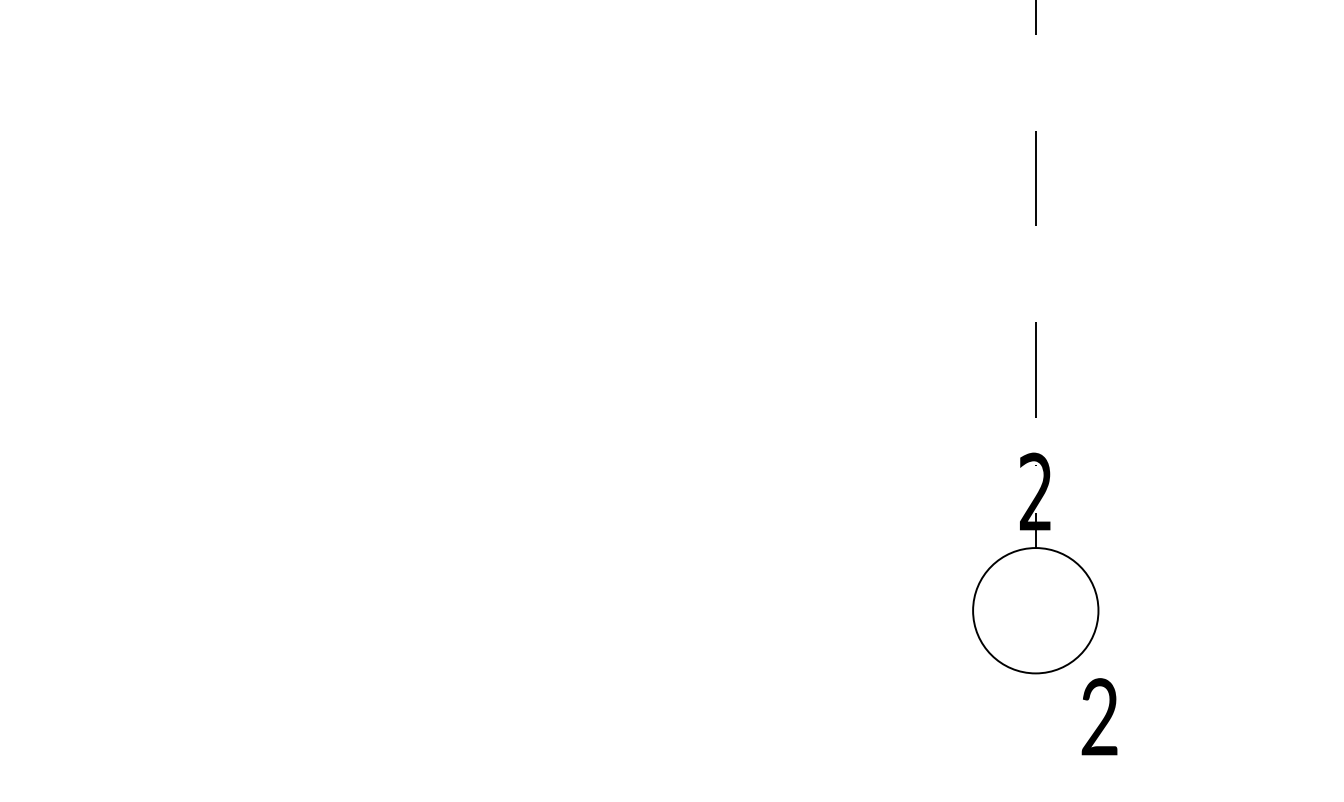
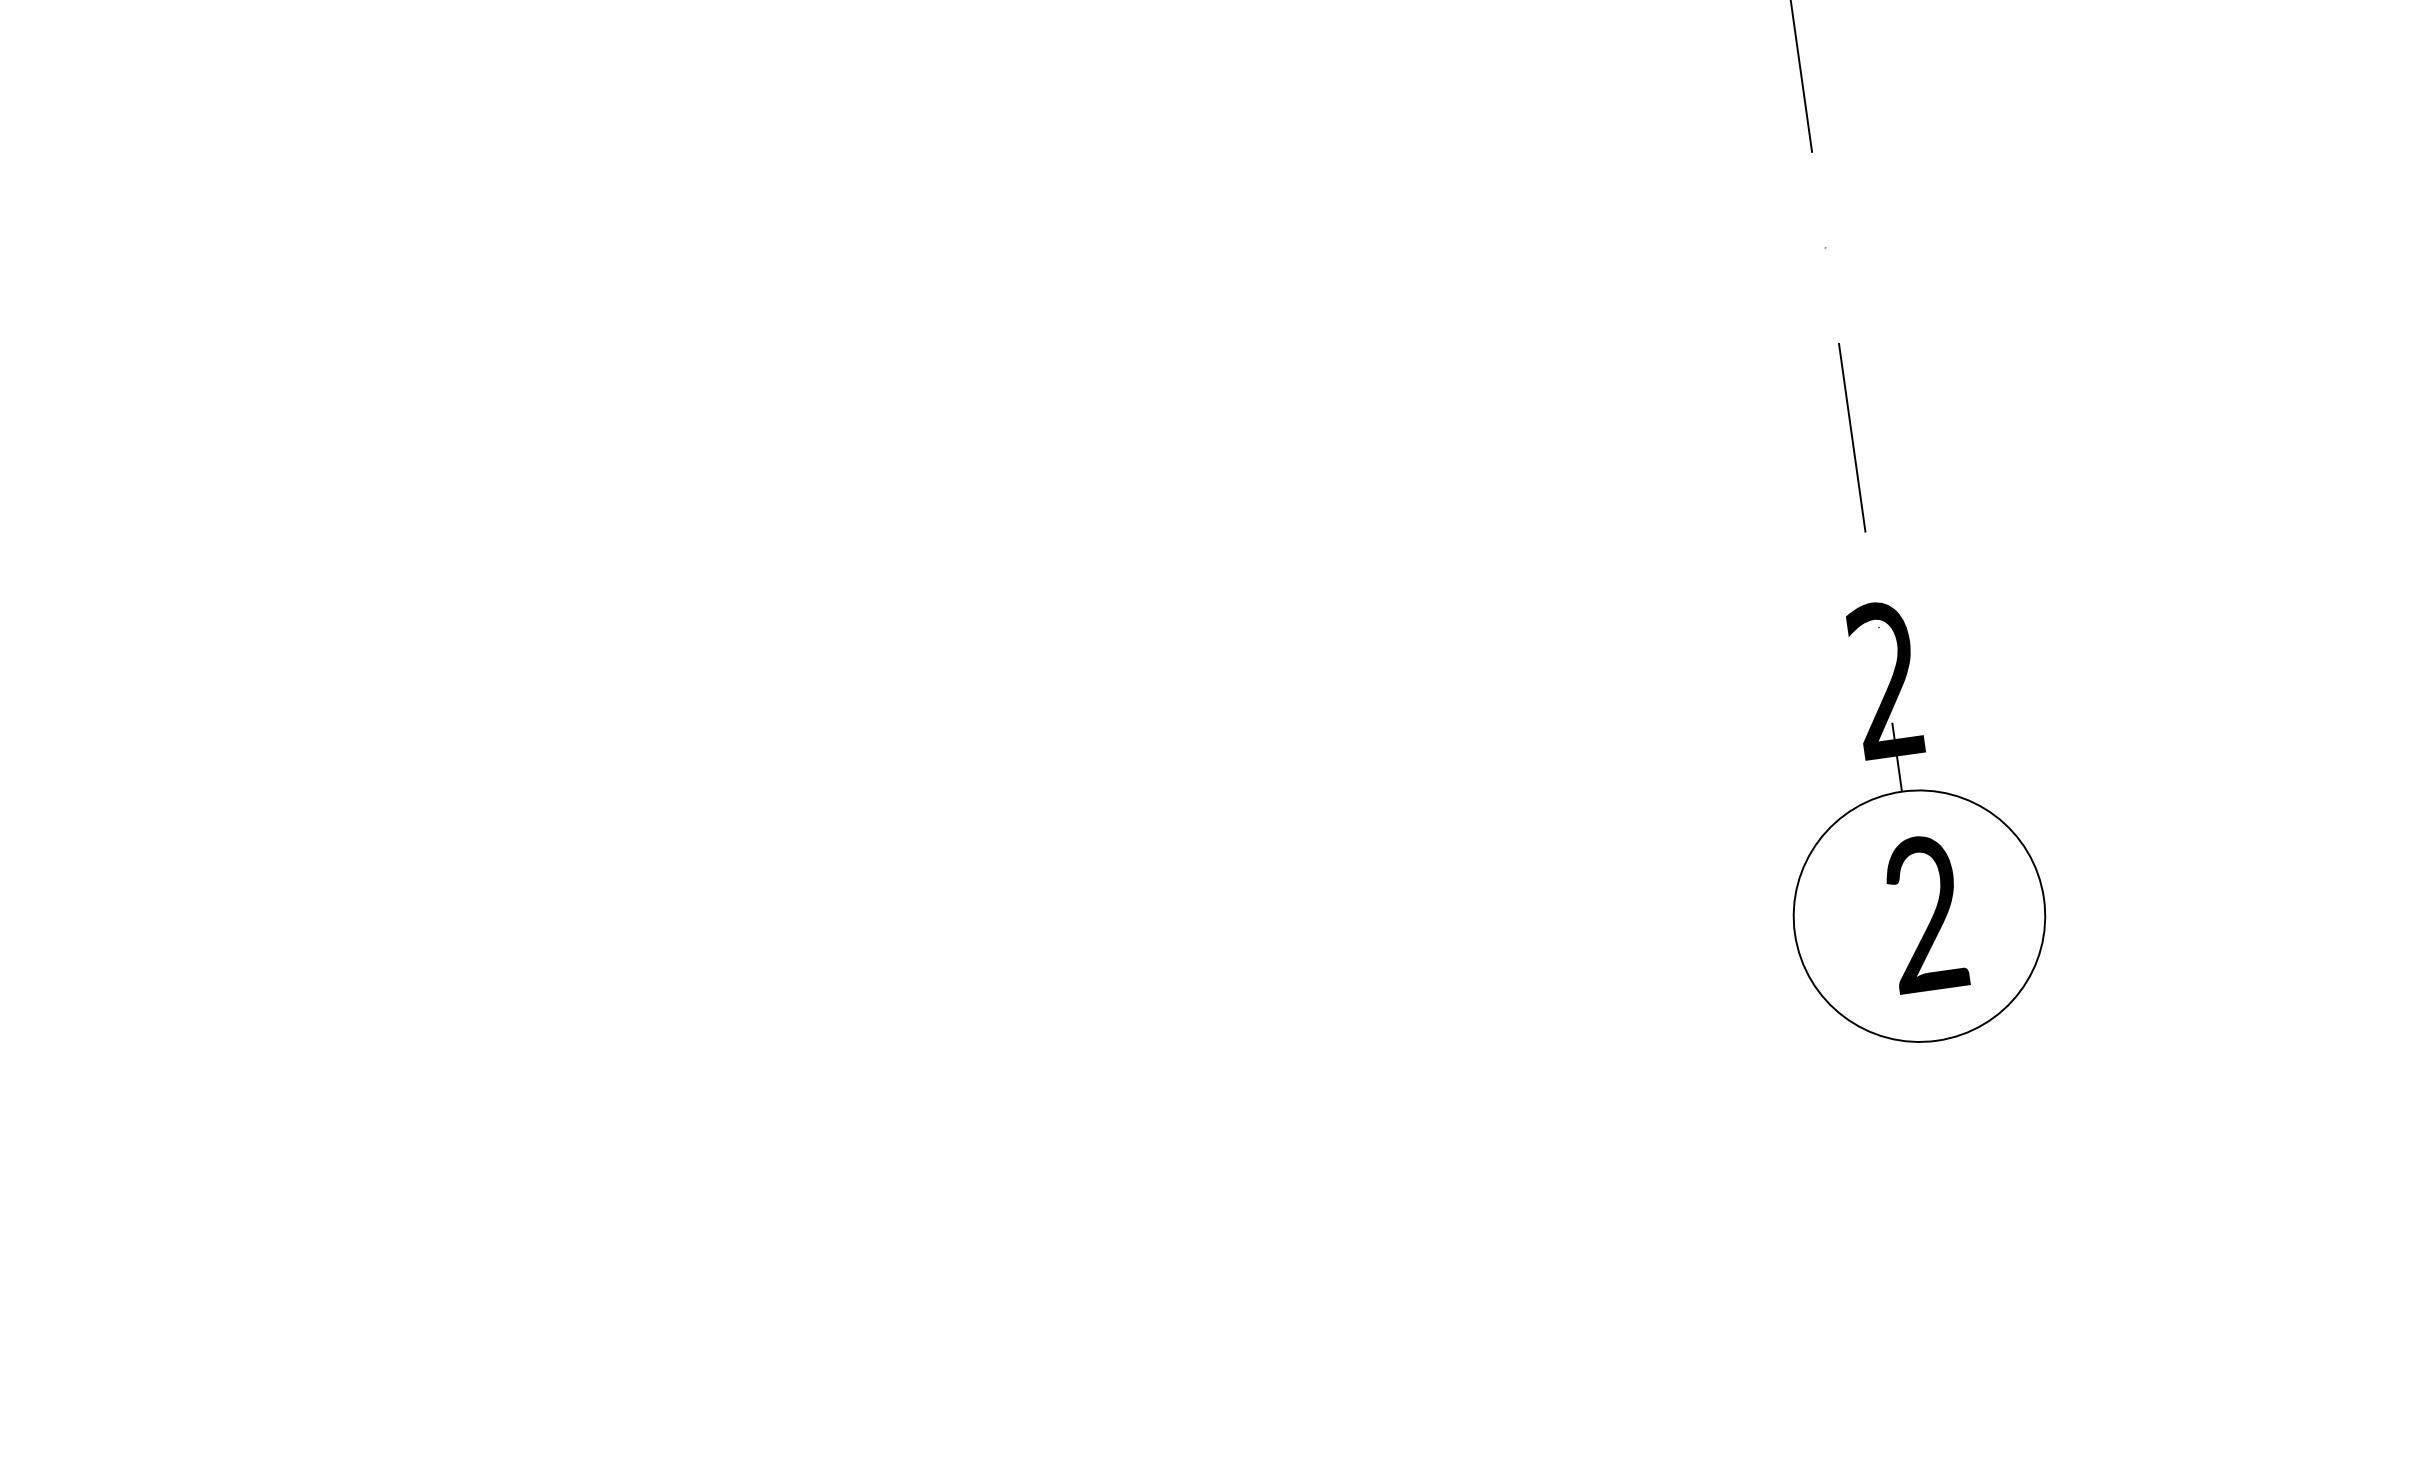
text: (1099, 716) -> (1924, 913), moved

